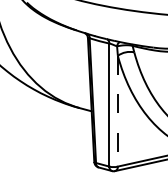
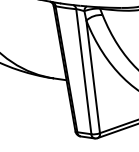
line: (117, 111) -> (92, 77), dashed -> solid

